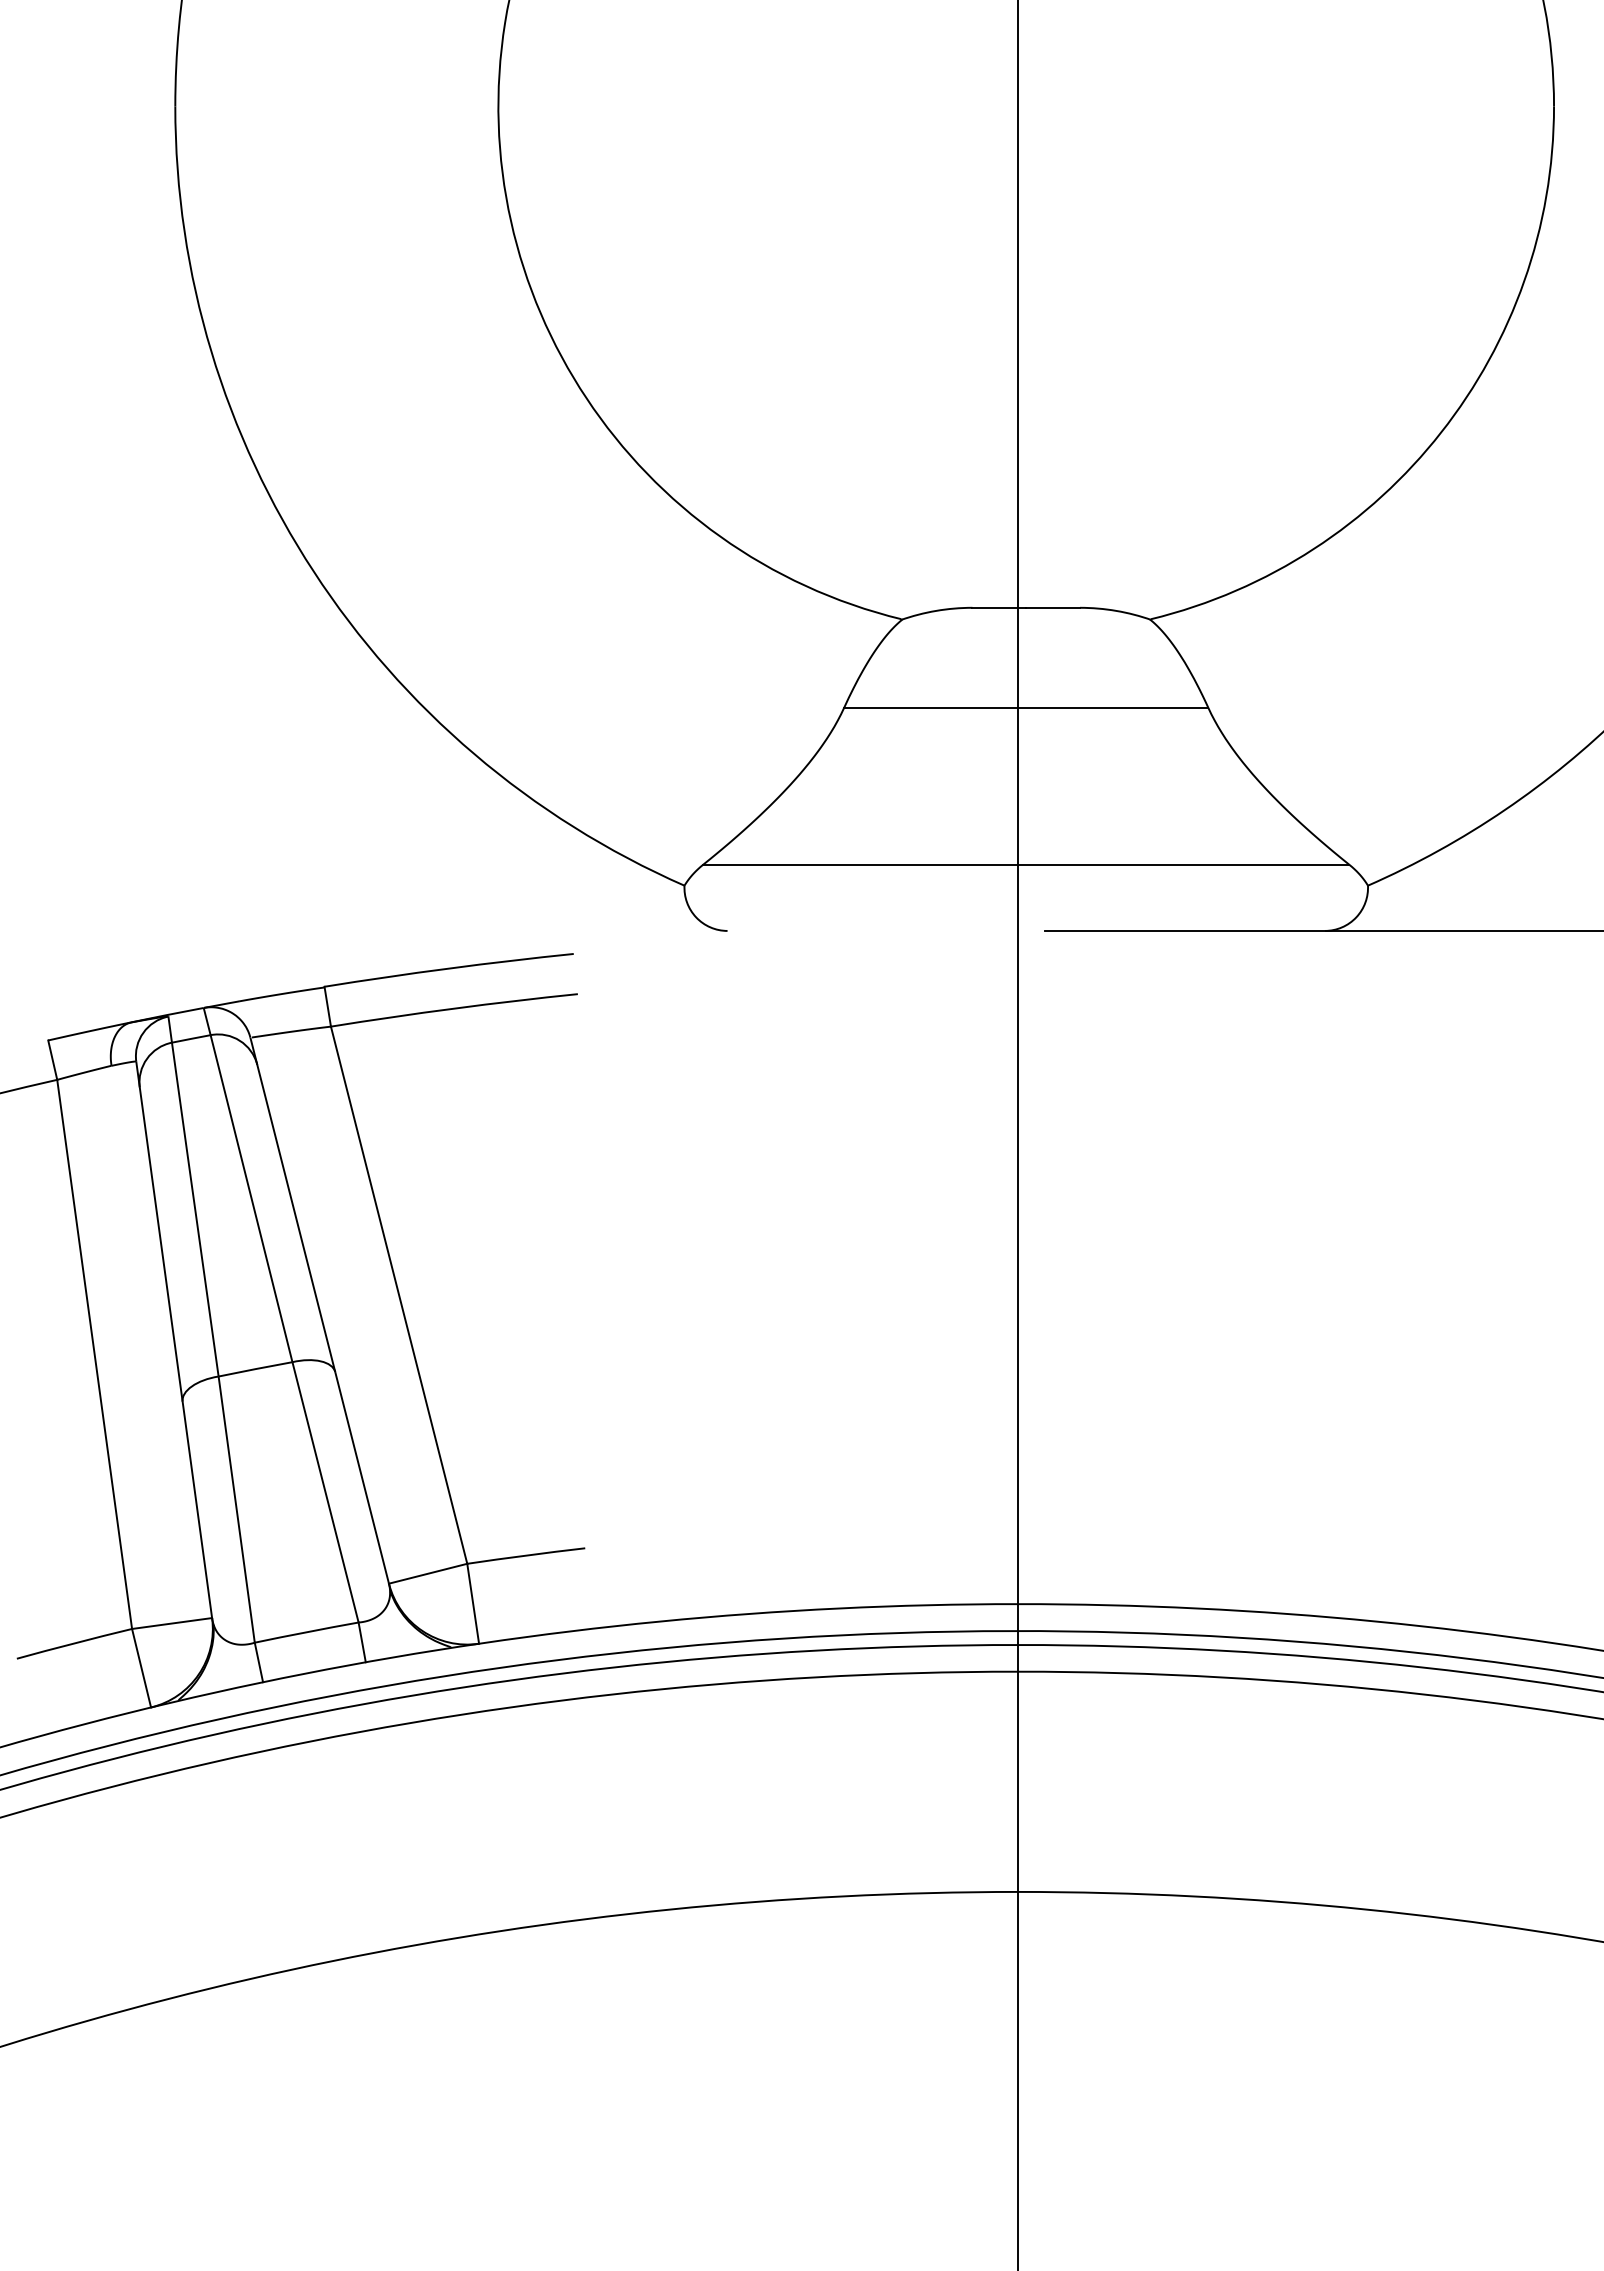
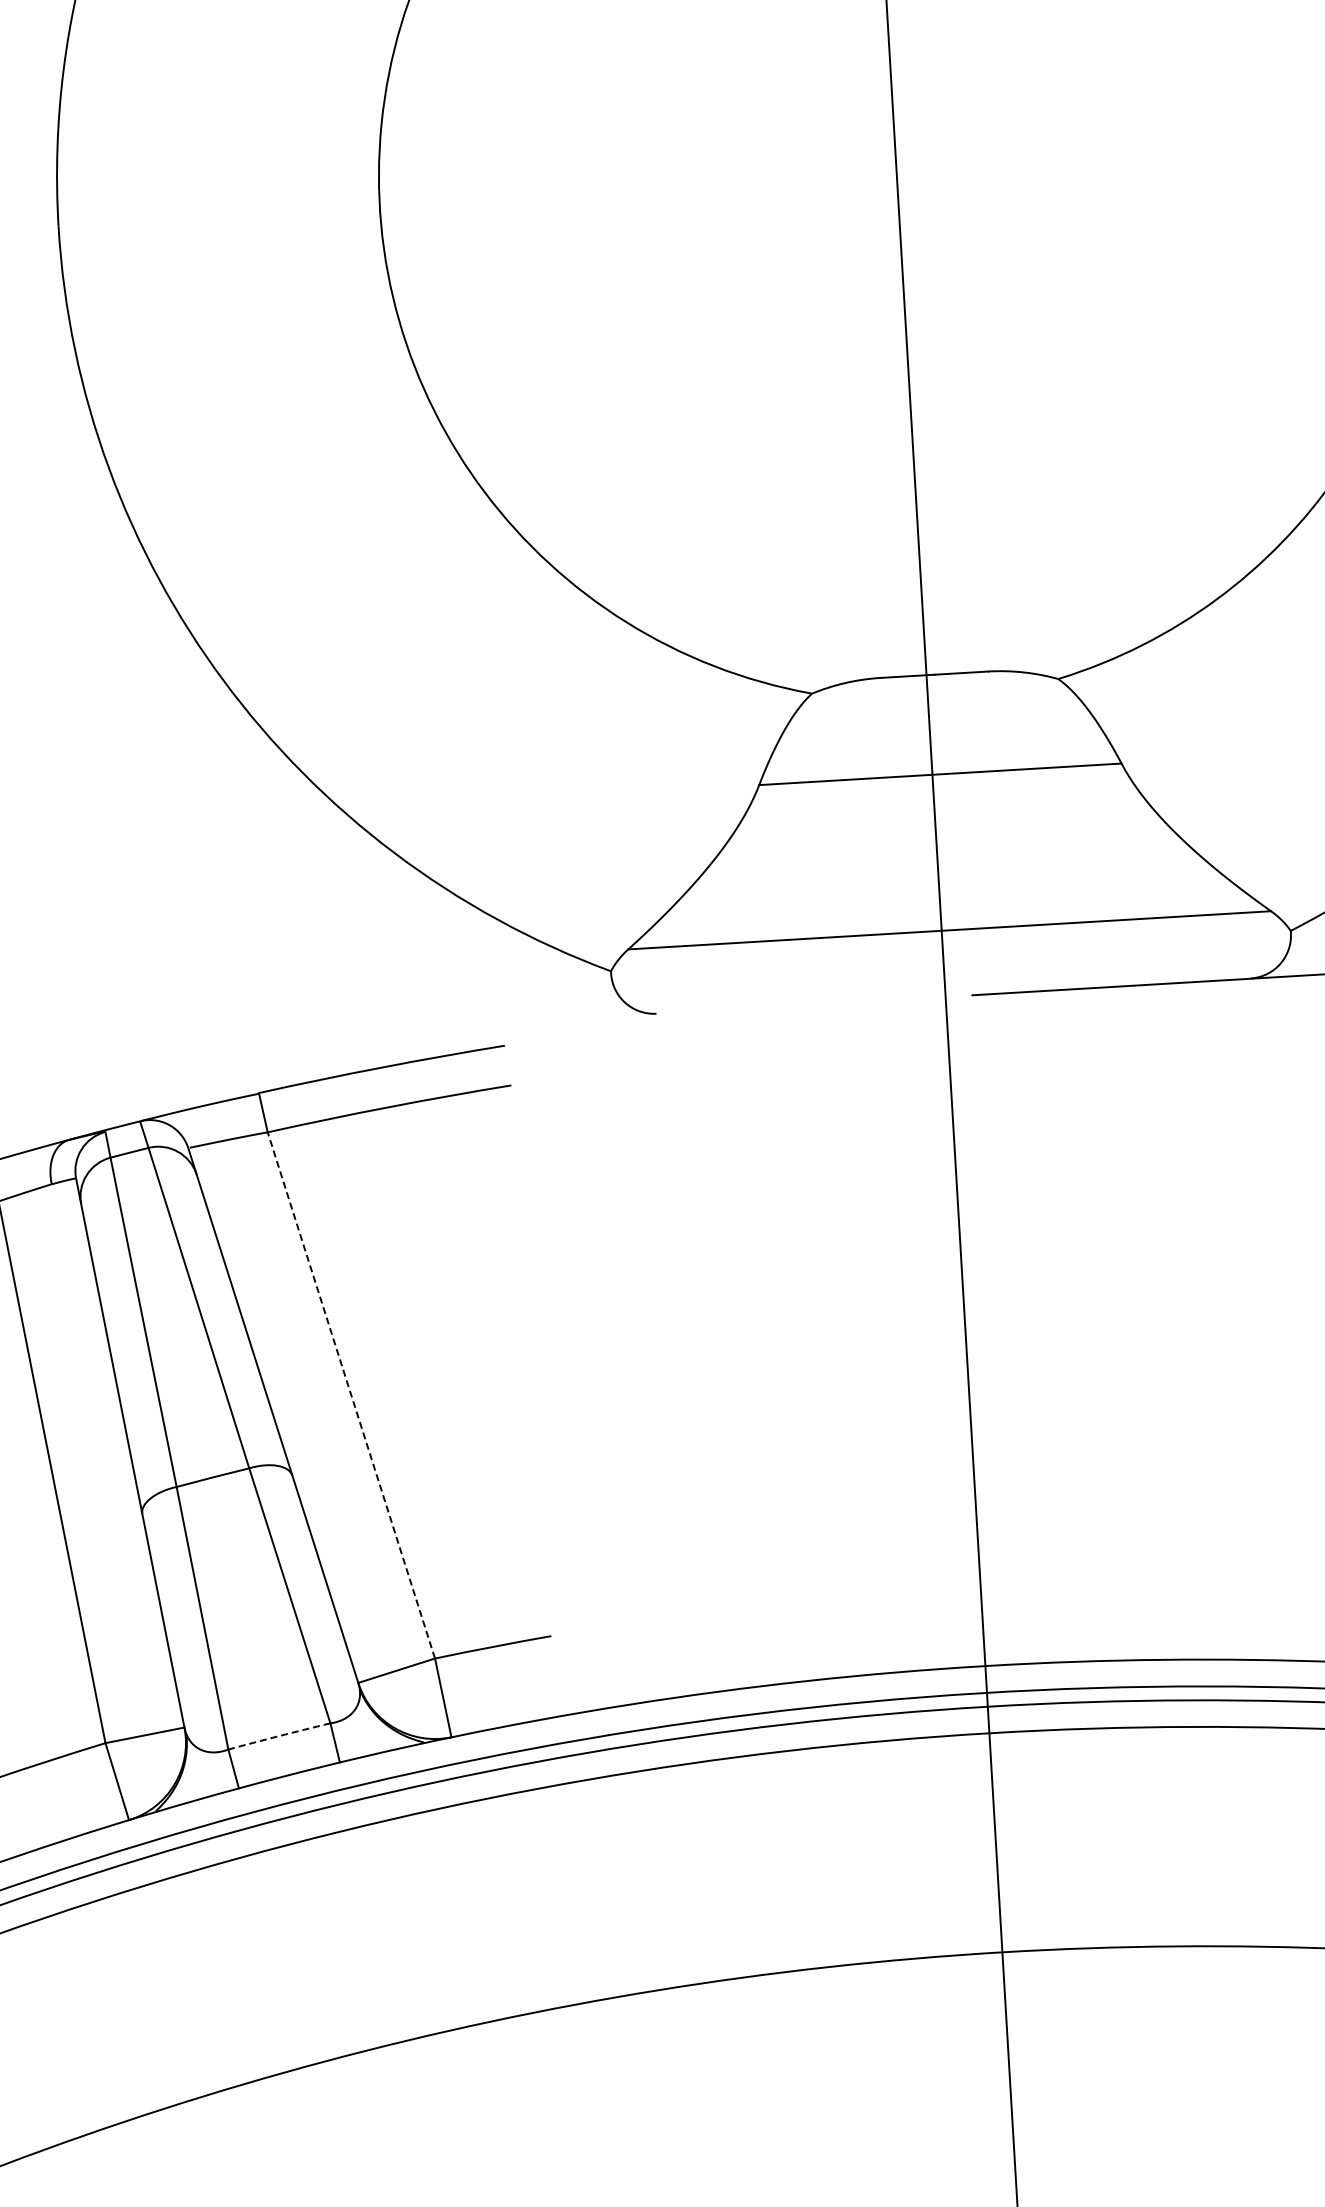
line: (399, 1294) -> (351, 1394), solid -> dashed
arc: (306, 1632) -> (279, 1736), solid -> dashed

